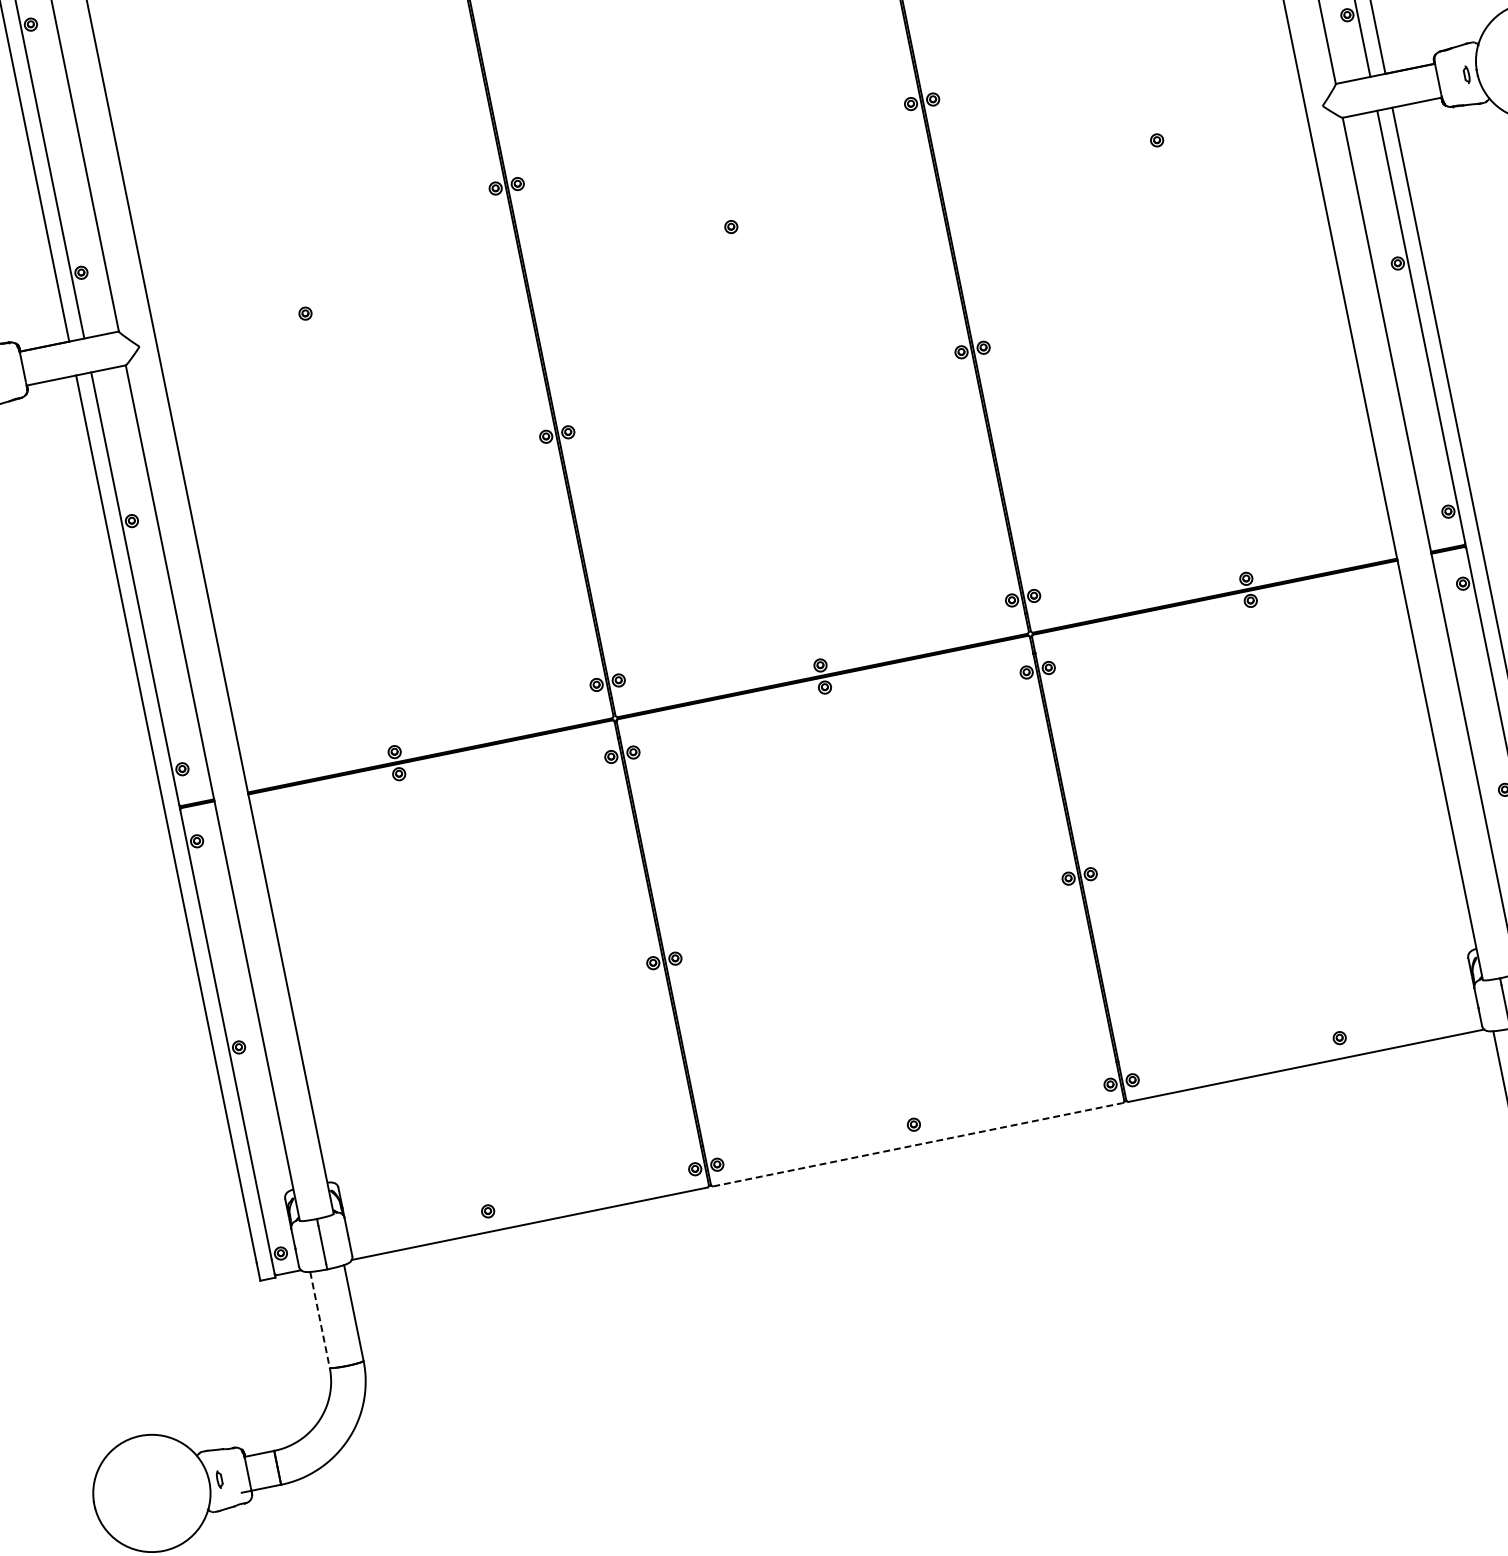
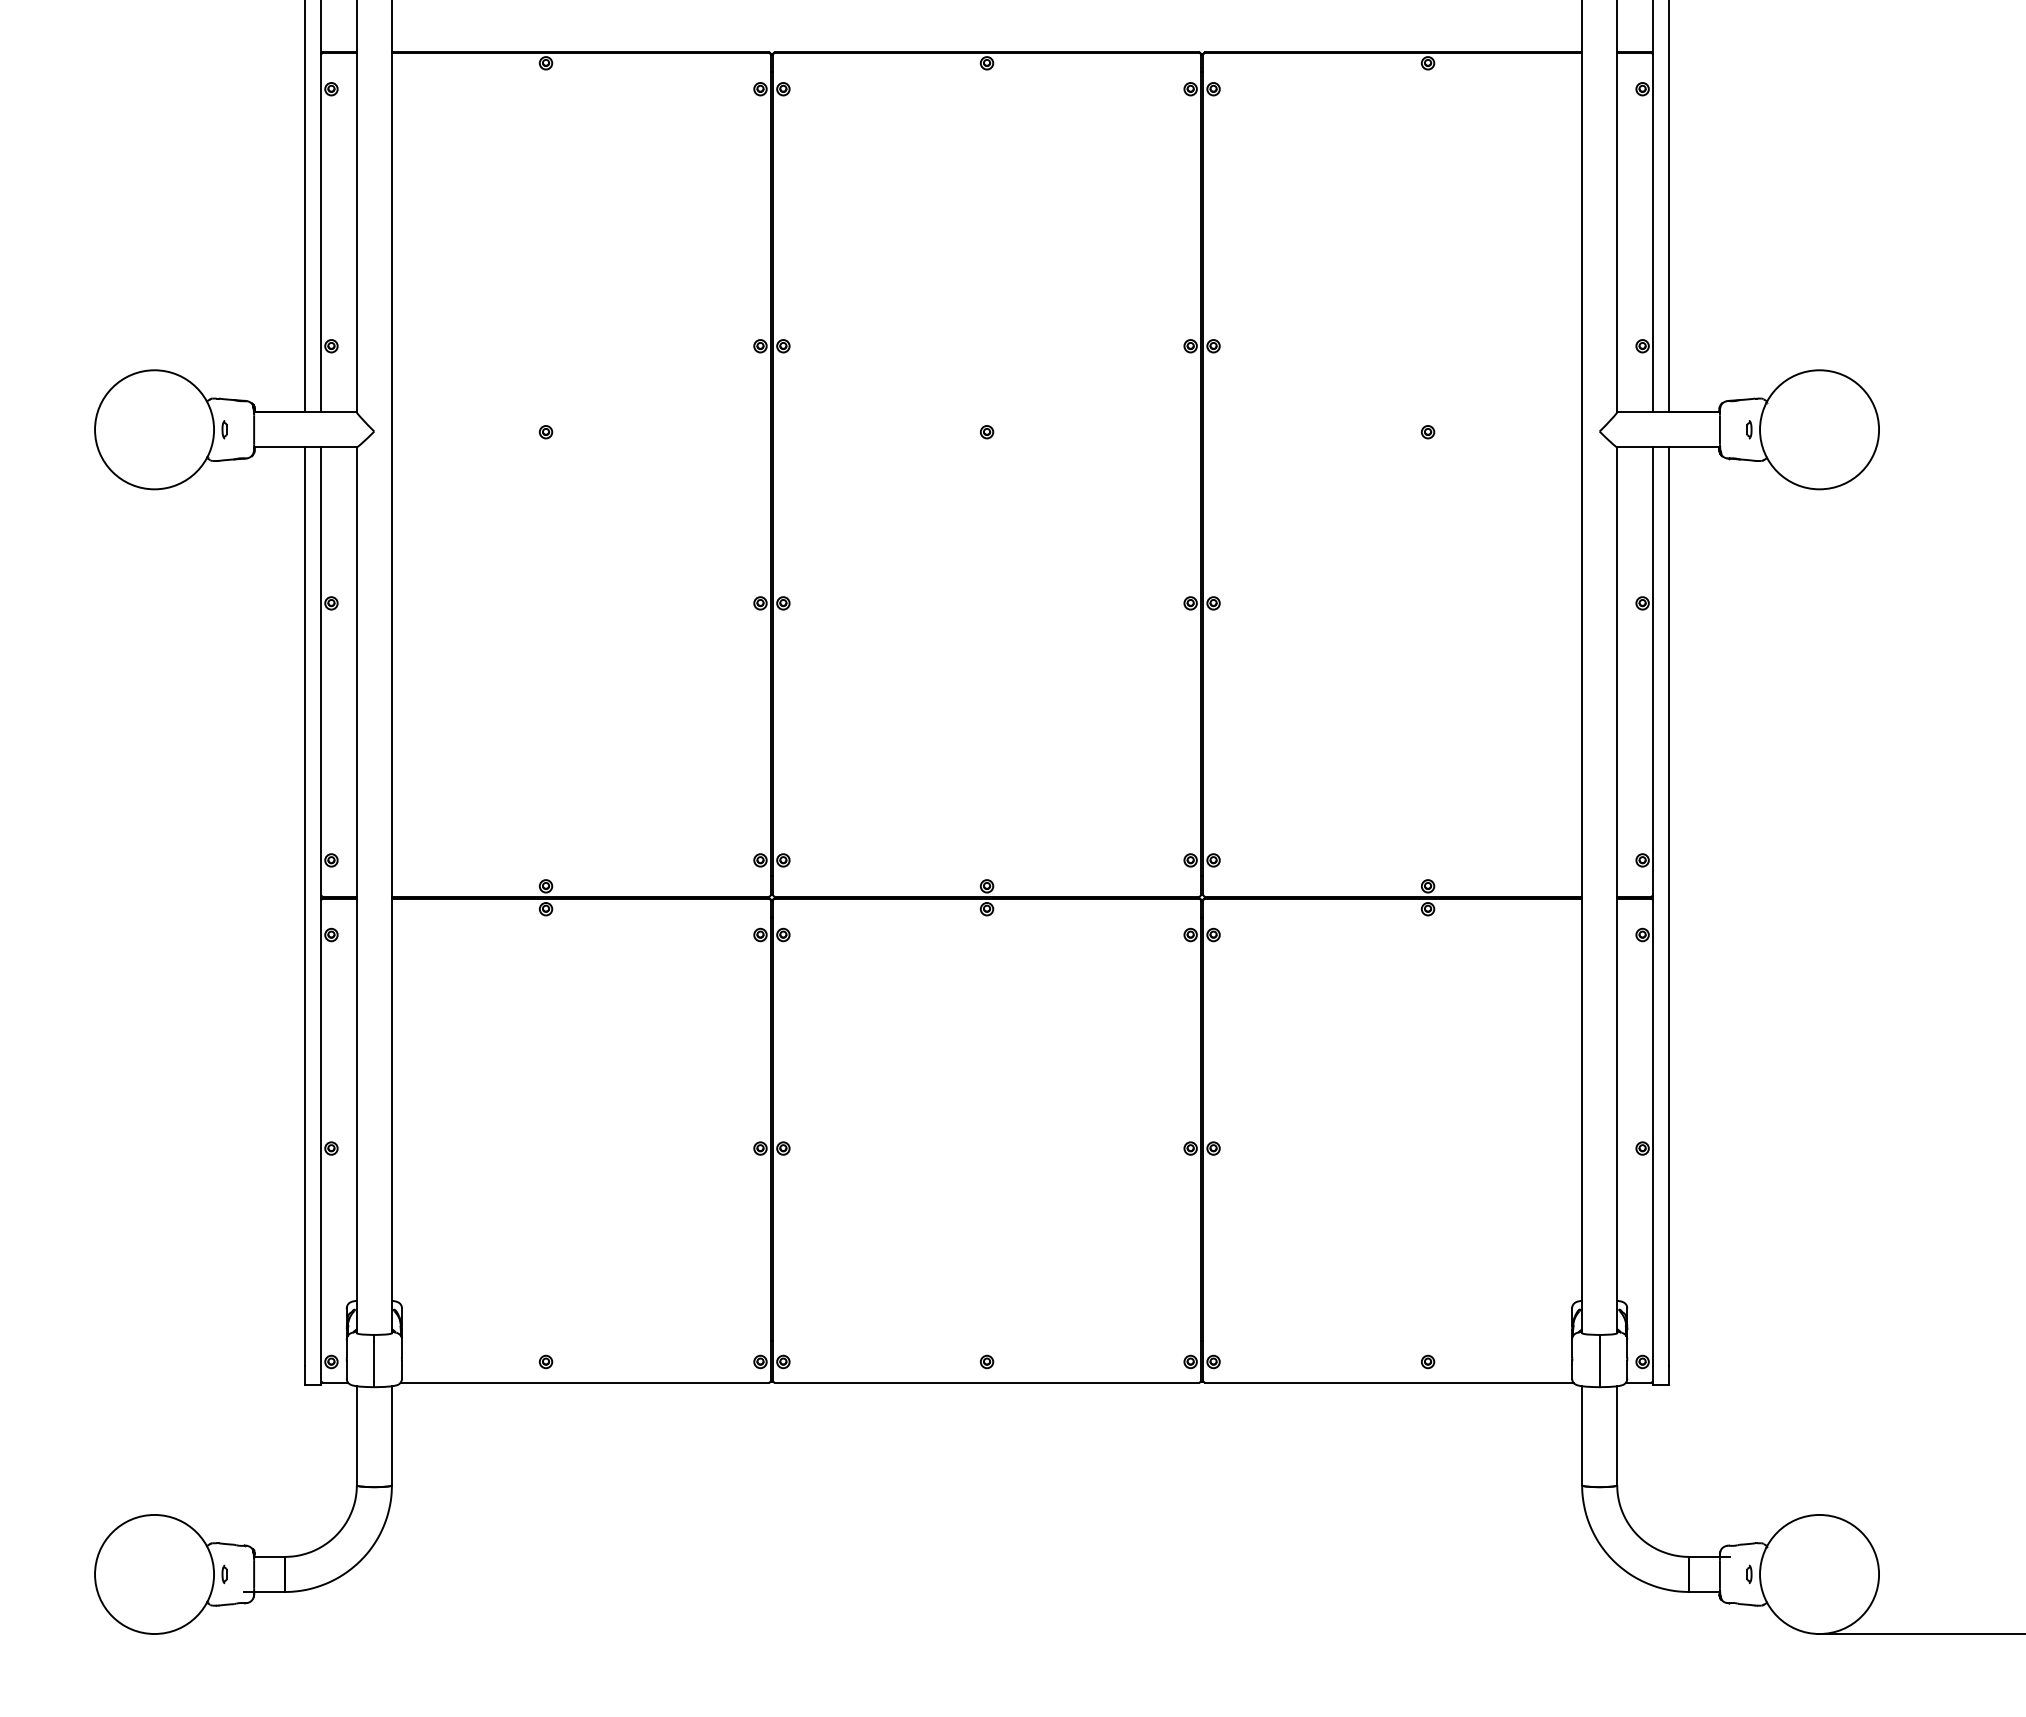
line: (918, 1144) -> (987, 1382), dashed -> solid
line: (319, 1319) -> (356, 1435), dashed -> solid

